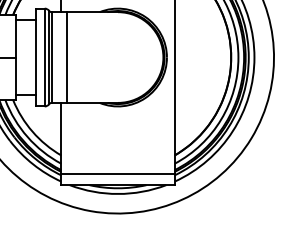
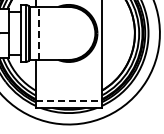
line: (67, 55) -> (39, 32), solid -> dashed
line: (119, 174) -> (69, 101), solid -> dashed

